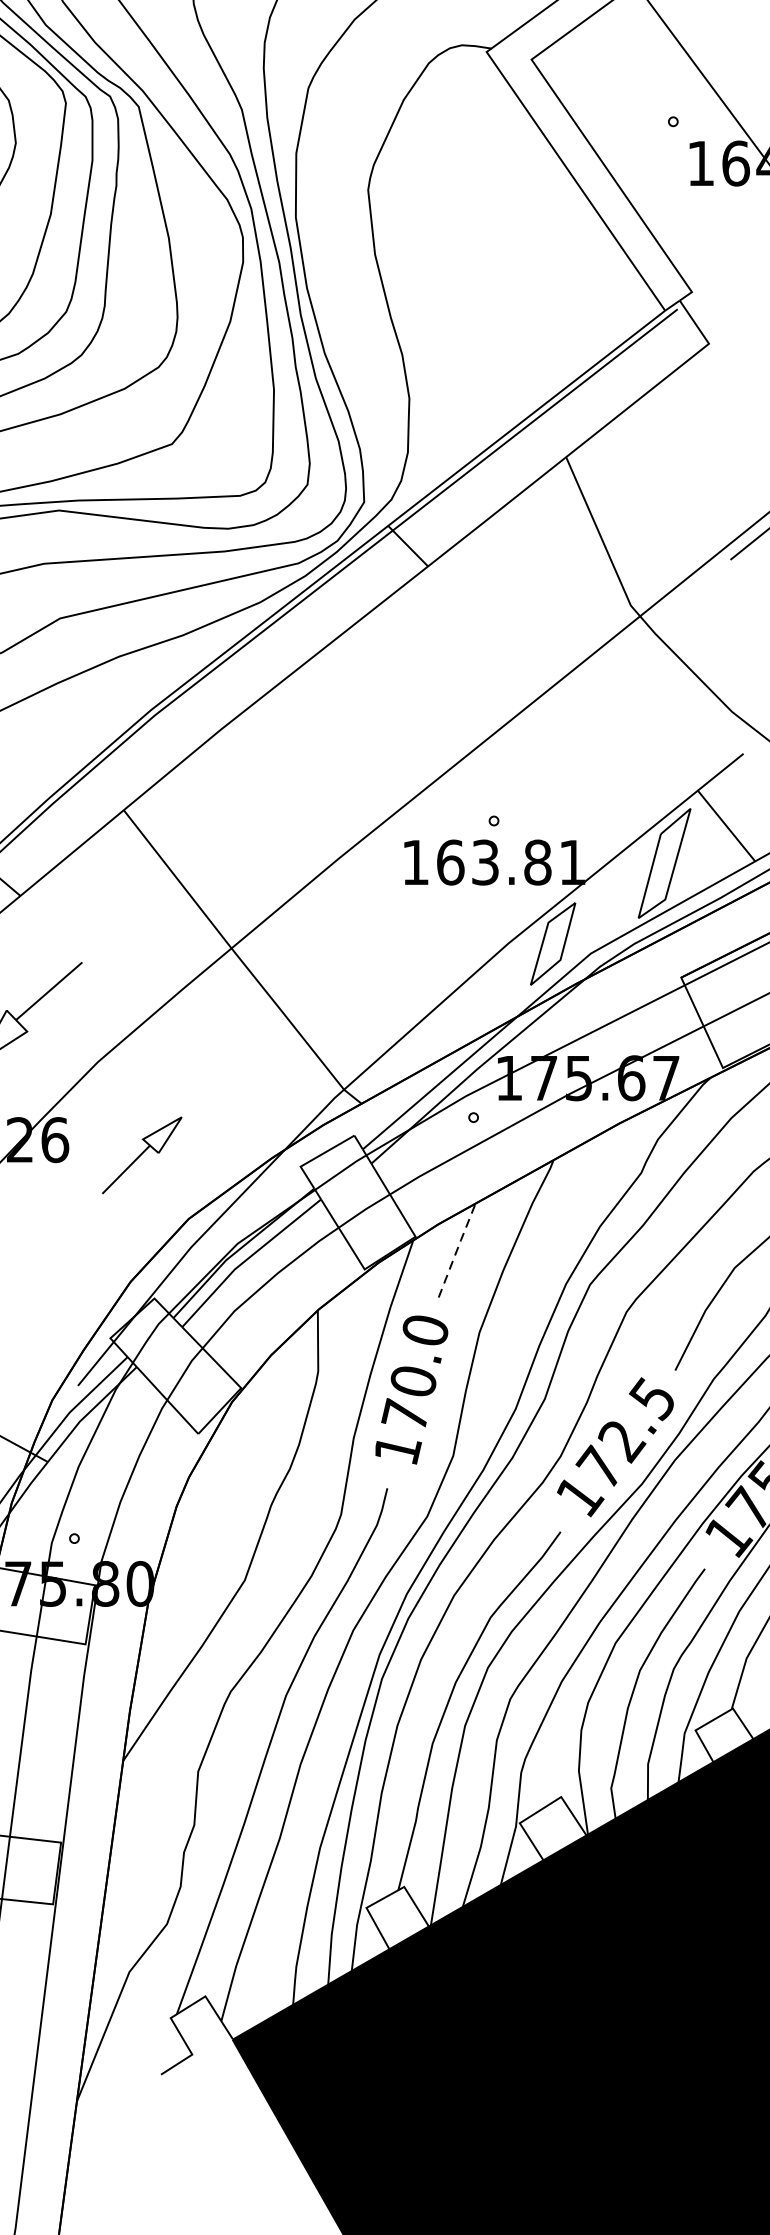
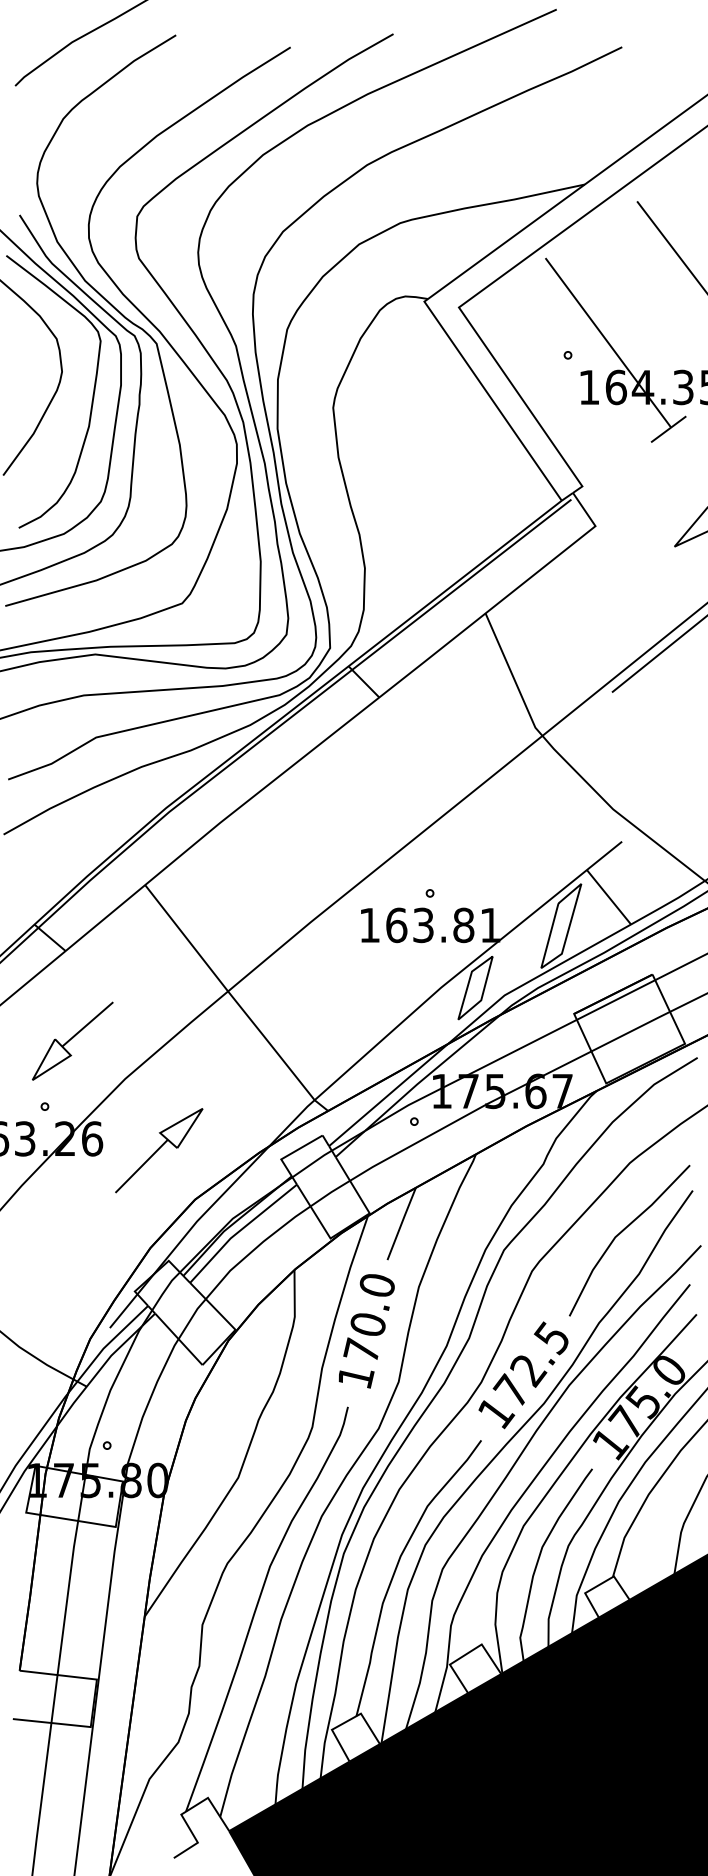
part: (142, 1155) -> (159, 1150), size x1.43
line: (456, 1249) -> (401, 1223), dashed -> solid

